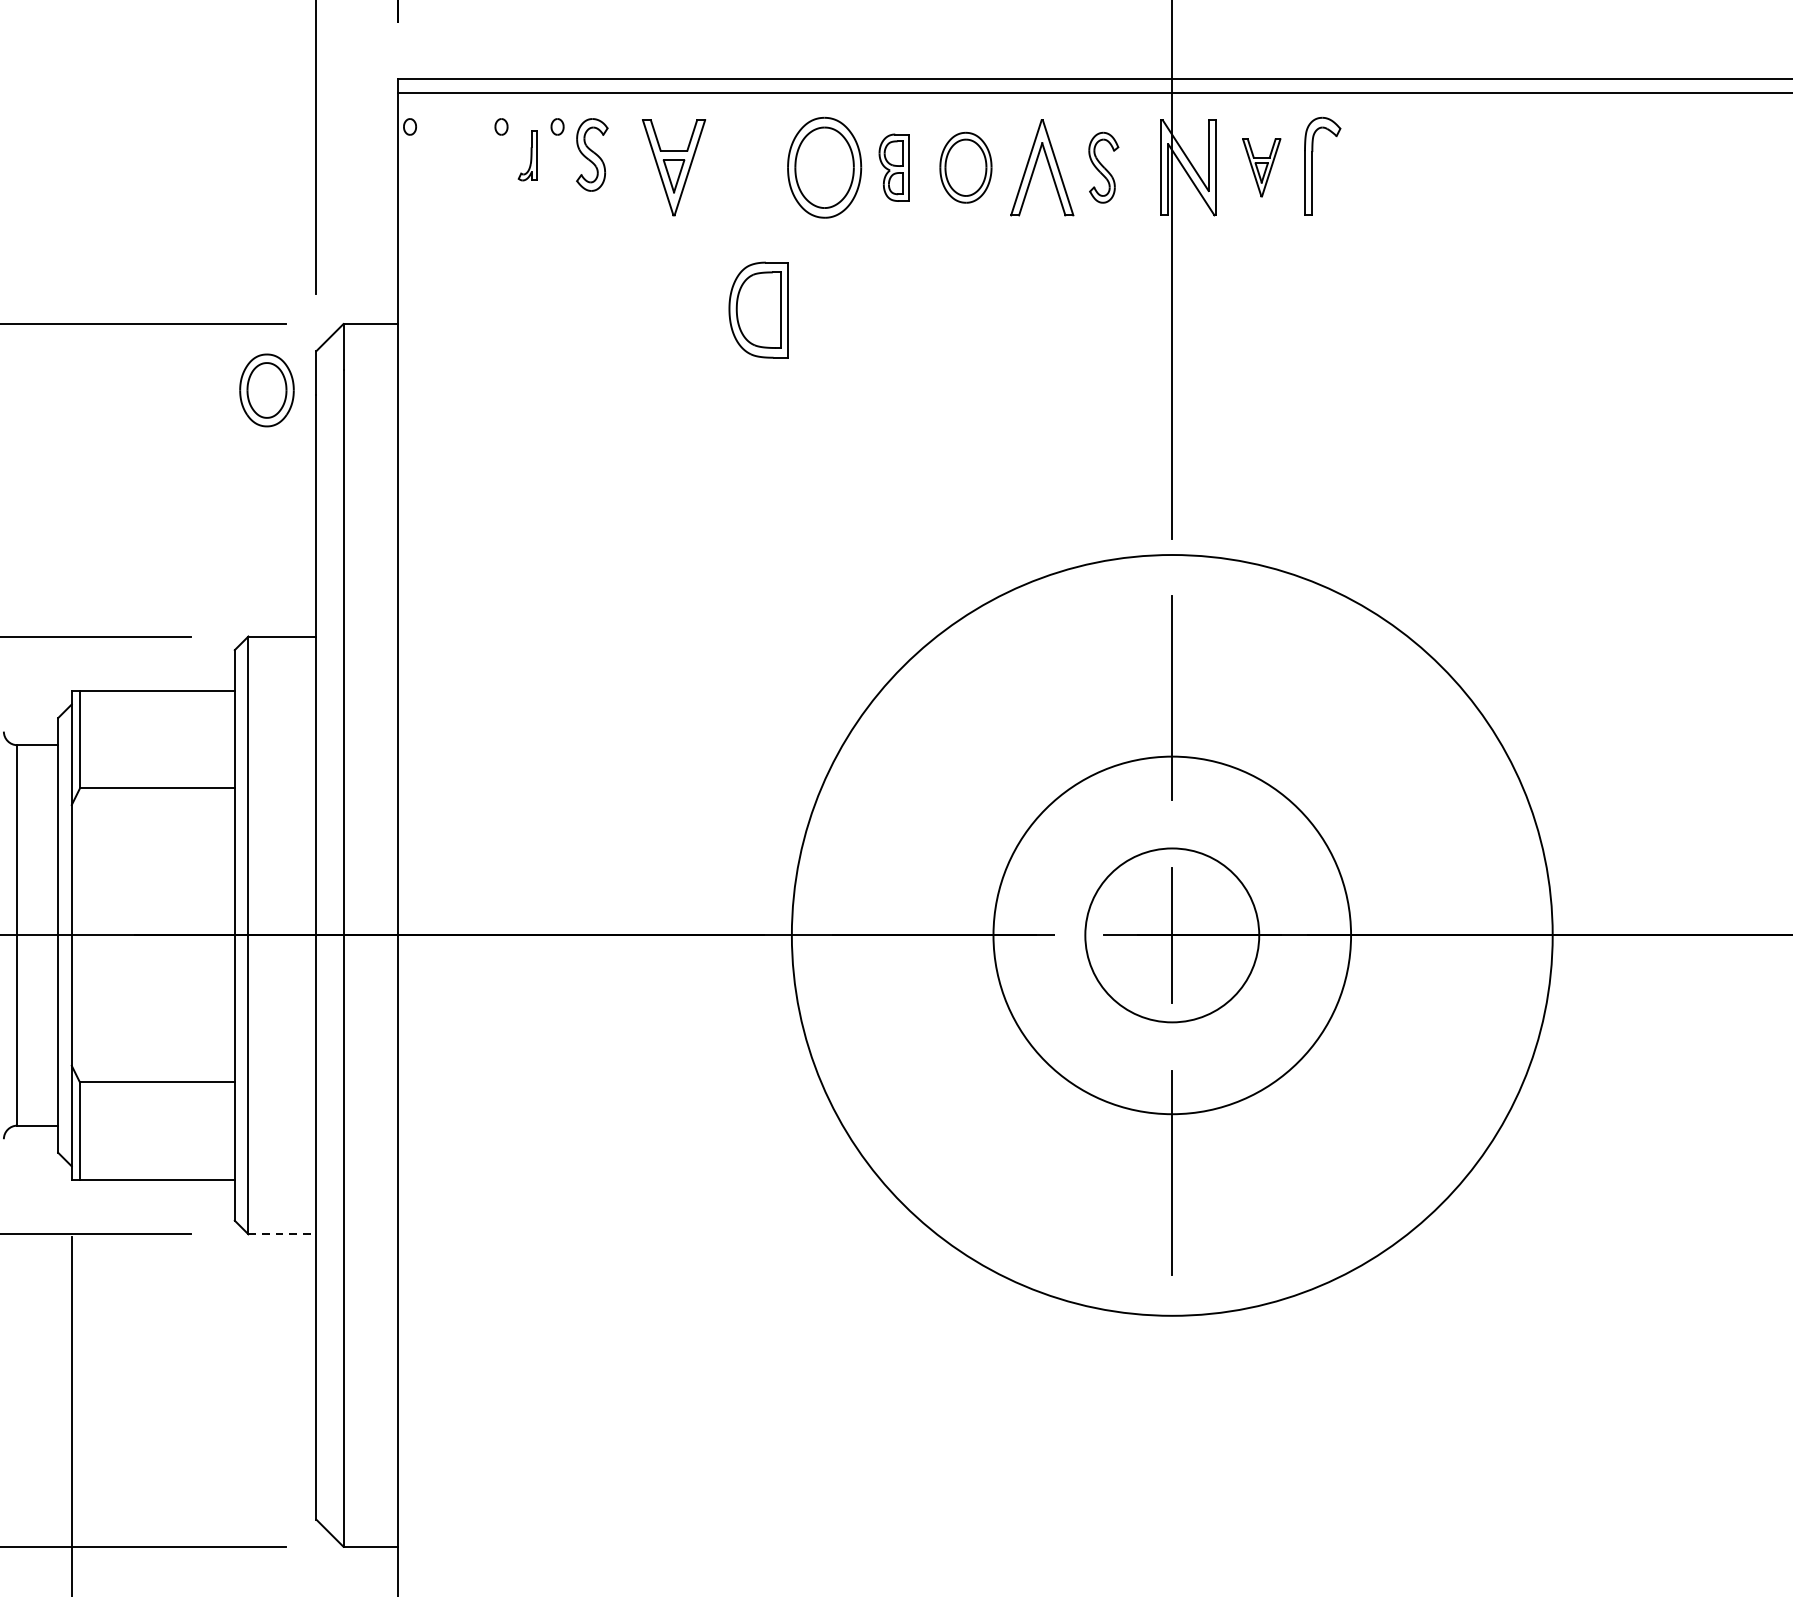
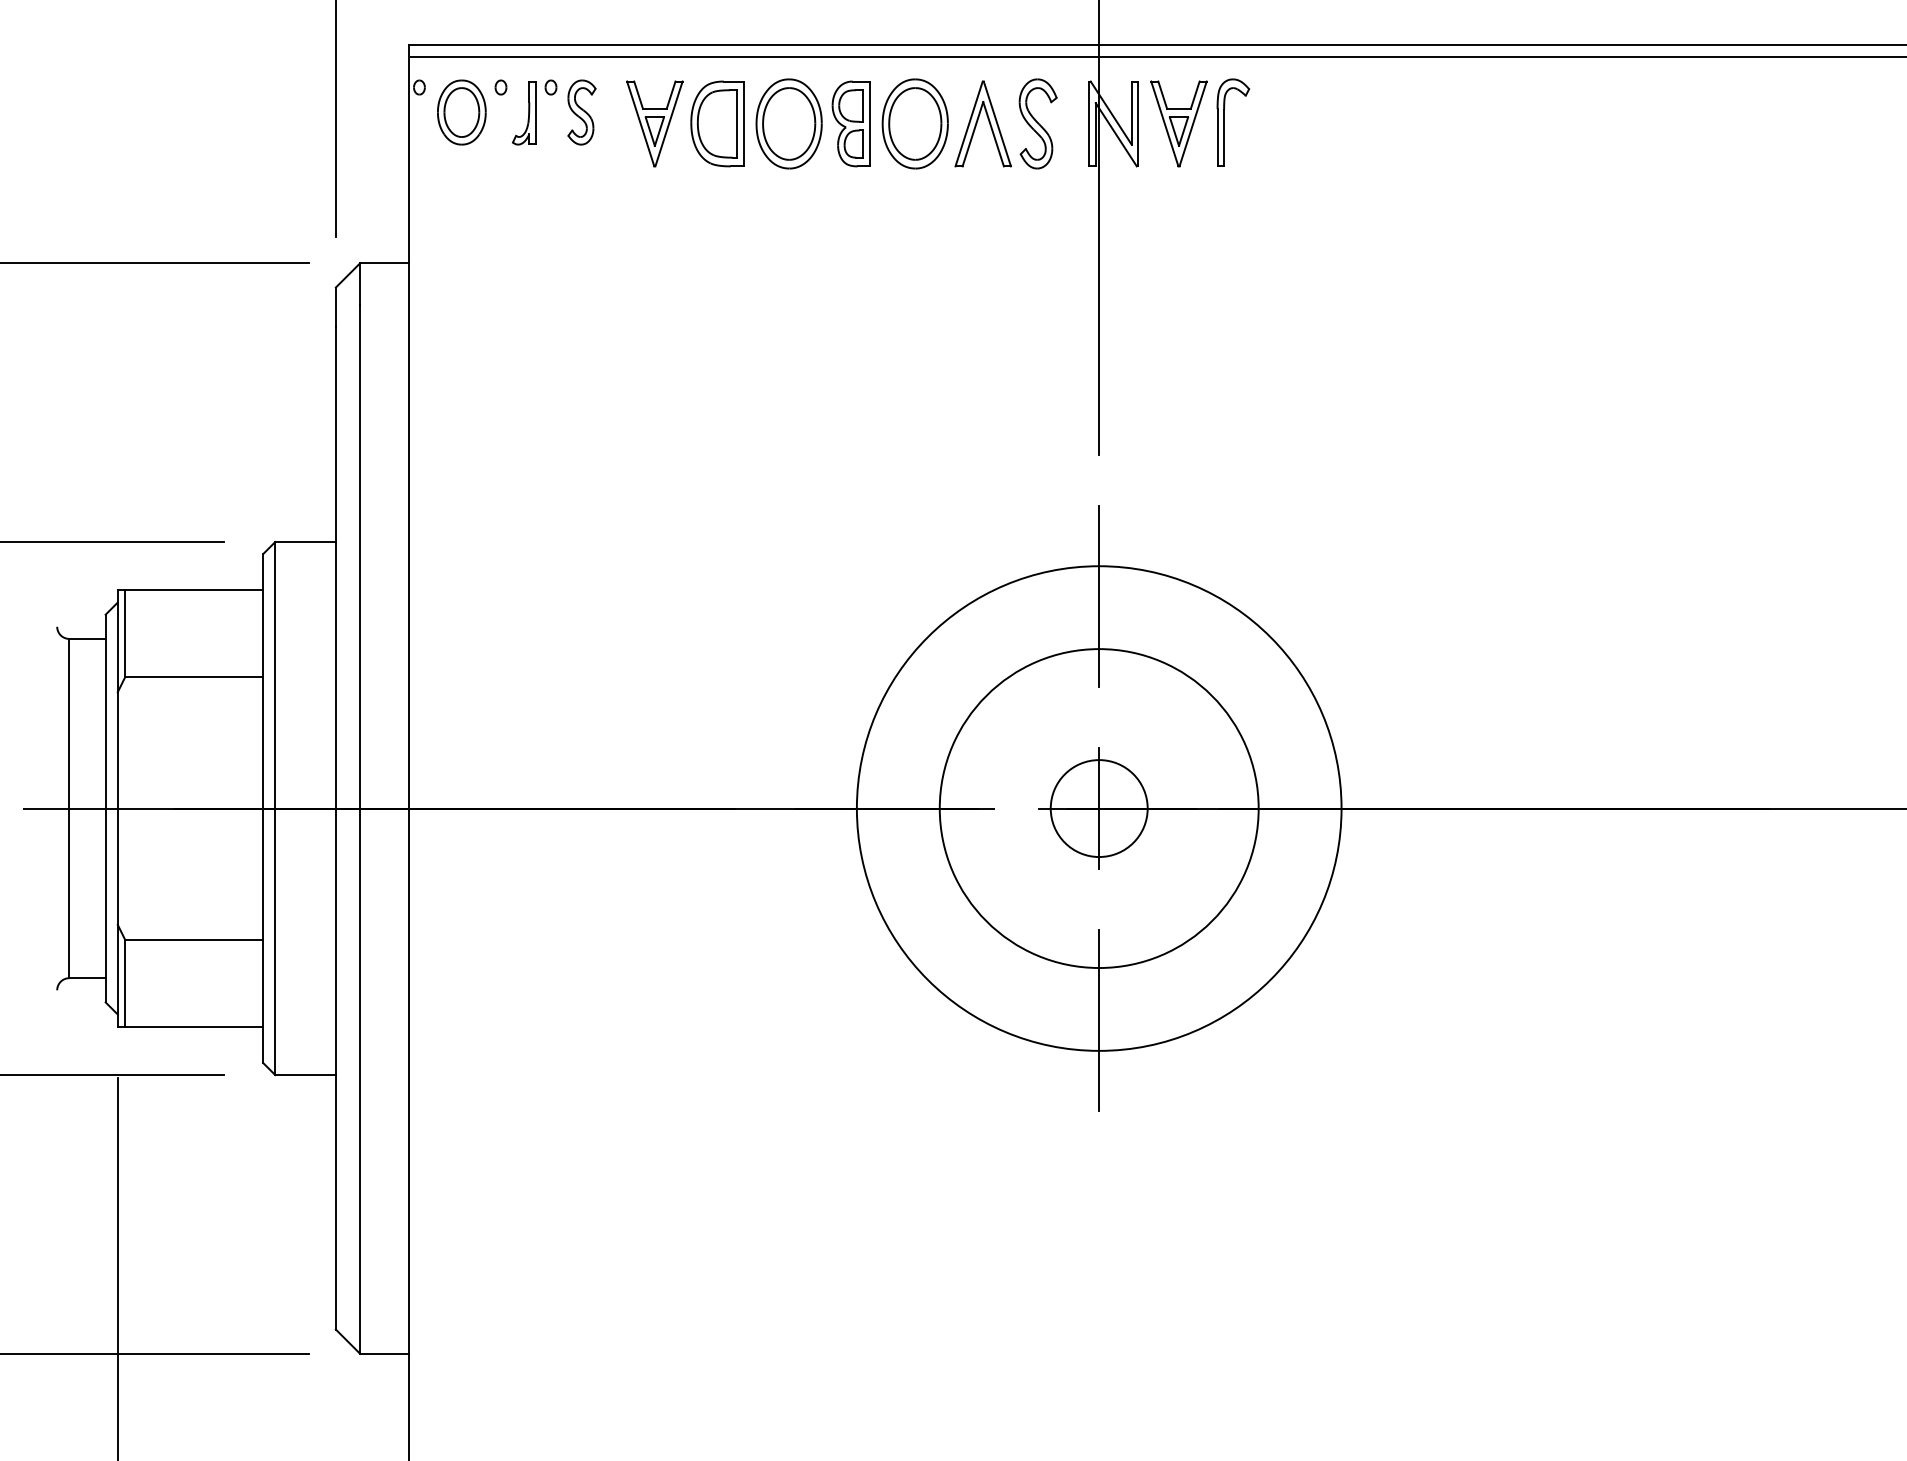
part: (527, 156) -> (524, 113), size x1.43
part: (893, 167) -> (850, 123), size x1.43
part: (965, 167) -> (914, 123), size x1.43
part: (1103, 167) -> (1037, 123), size x1.43
part: (1261, 167) -> (1178, 123), size x1.67
part: (758, 309) -> (717, 123), moved
part: (266, 390) -> (461, 112), moved
circle: (1171, 935) -> (1098, 808), size x0.62
circle: (1171, 935) -> (1098, 808), size x0.71
line: (283, 1234) -> (306, 1075), dashed -> solid

